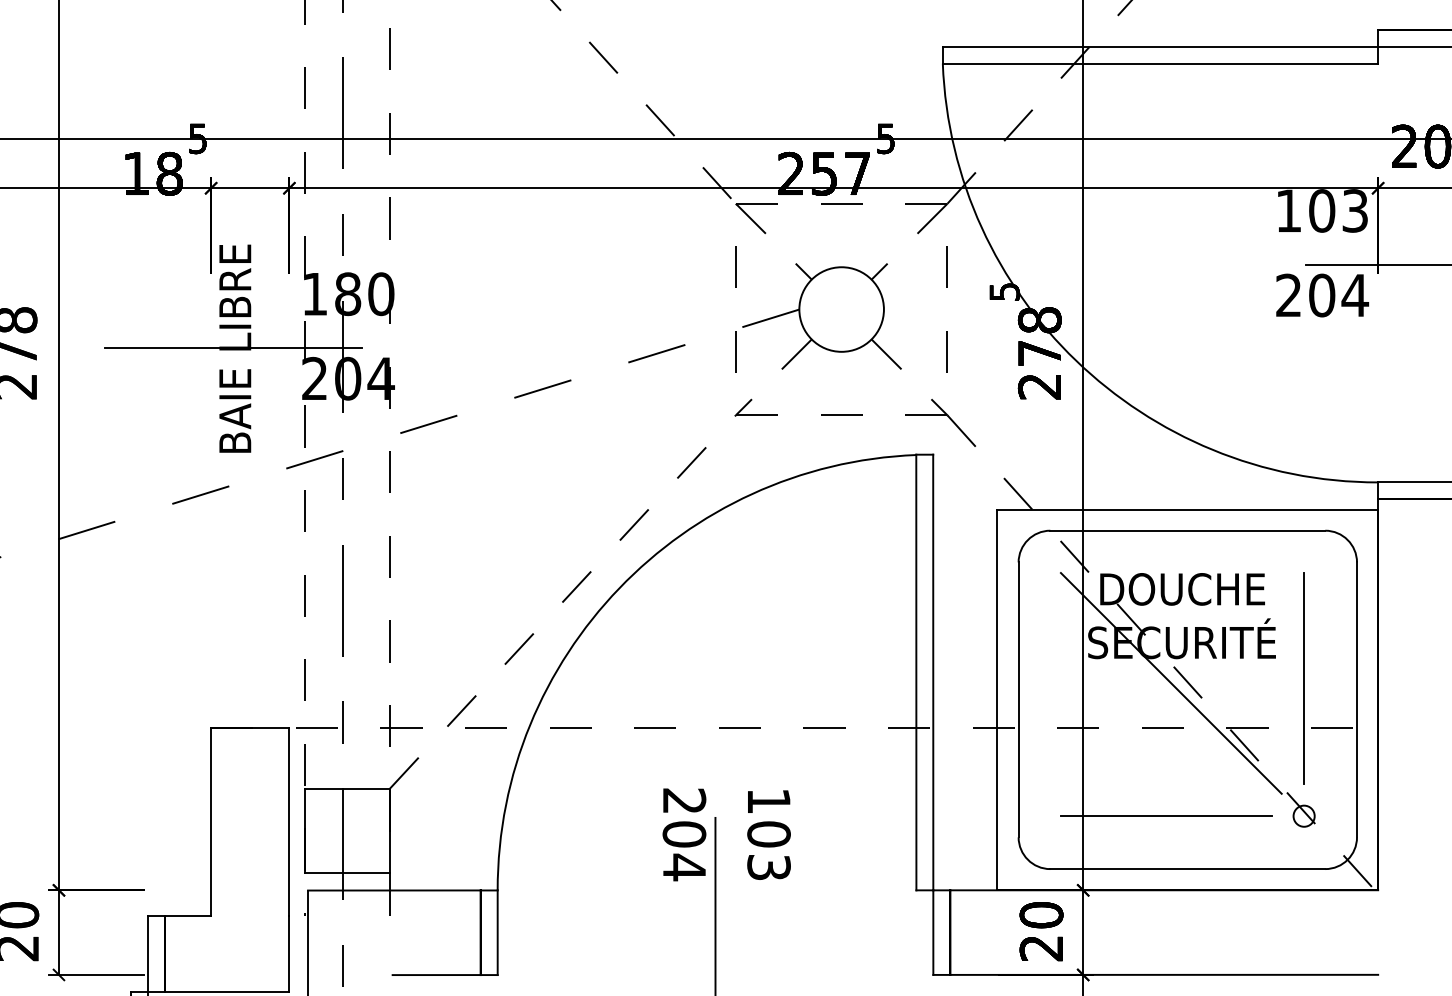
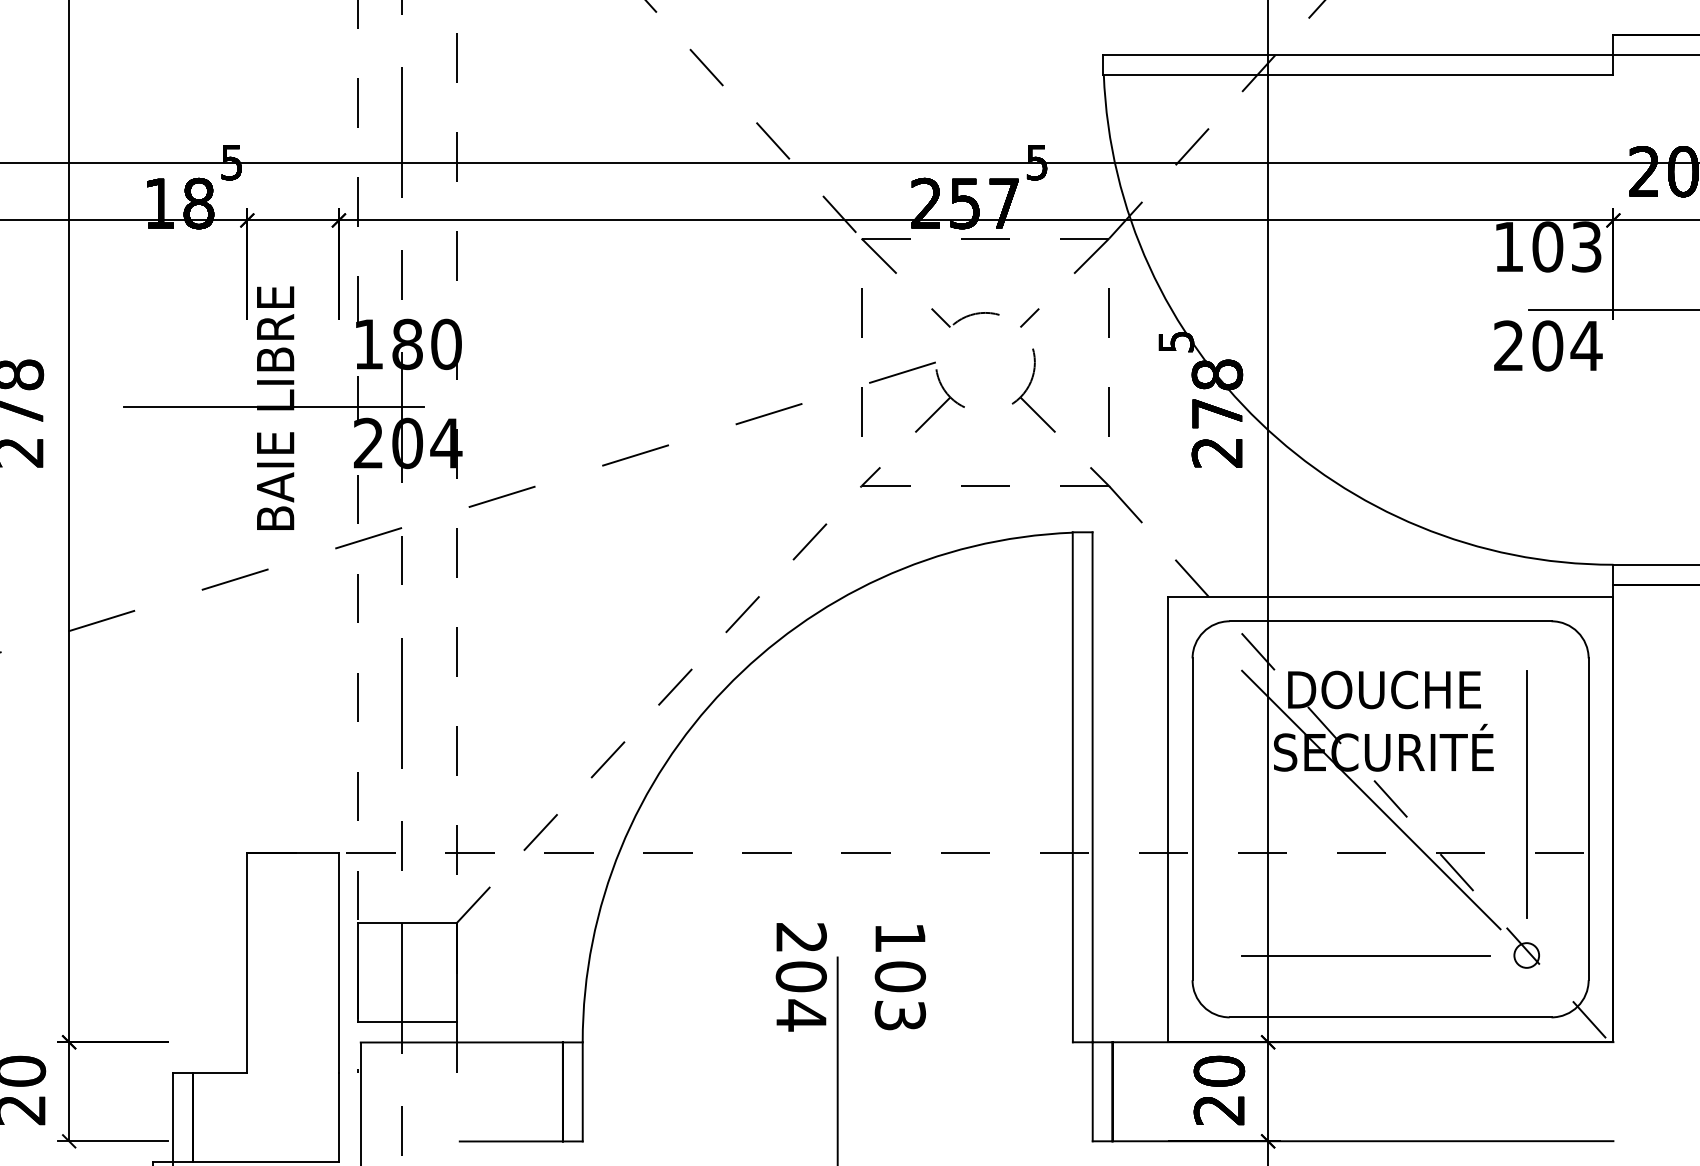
circle: (841, 309) -> (985, 362), solid -> dashed

